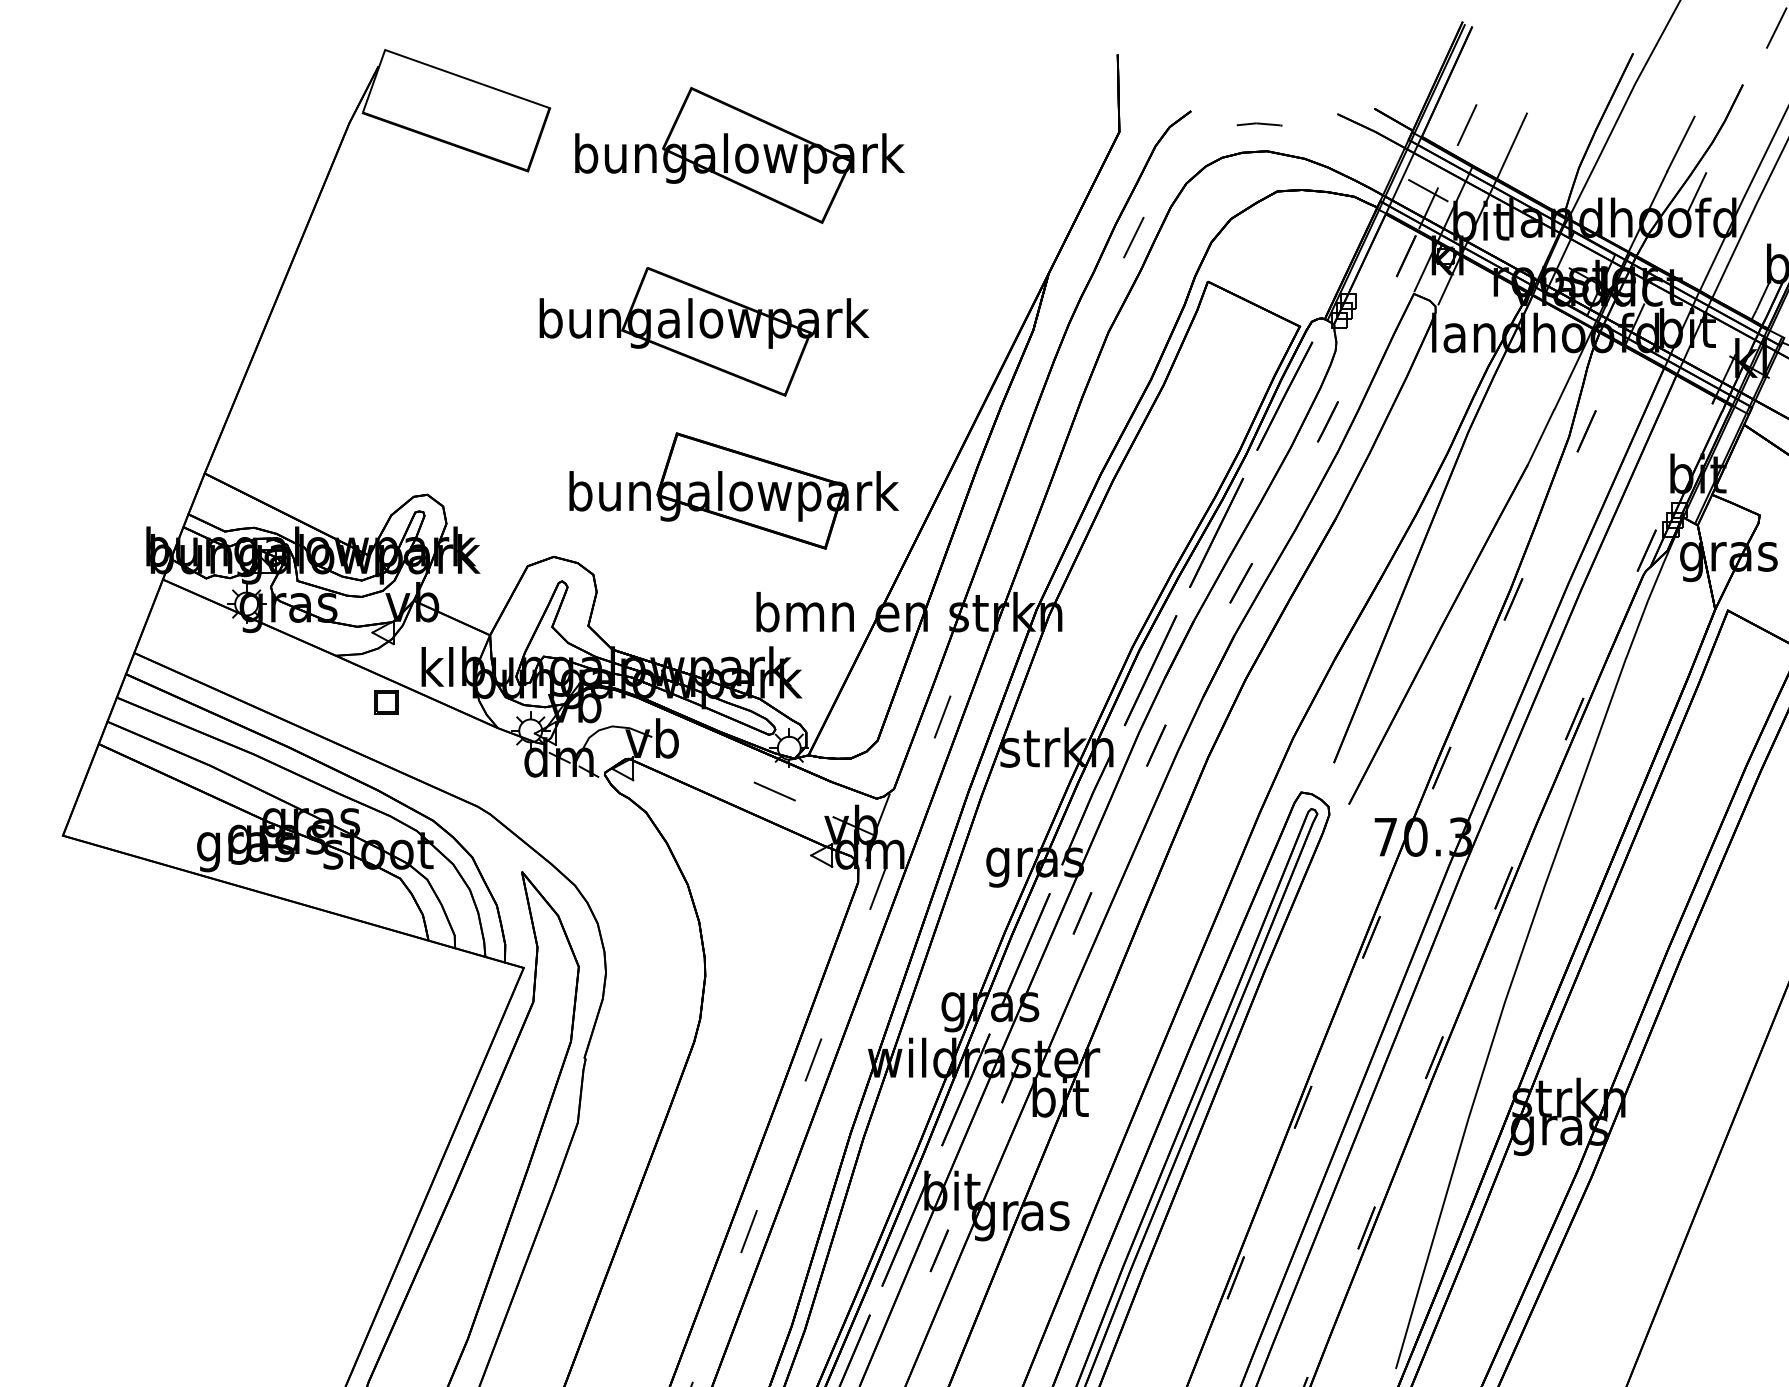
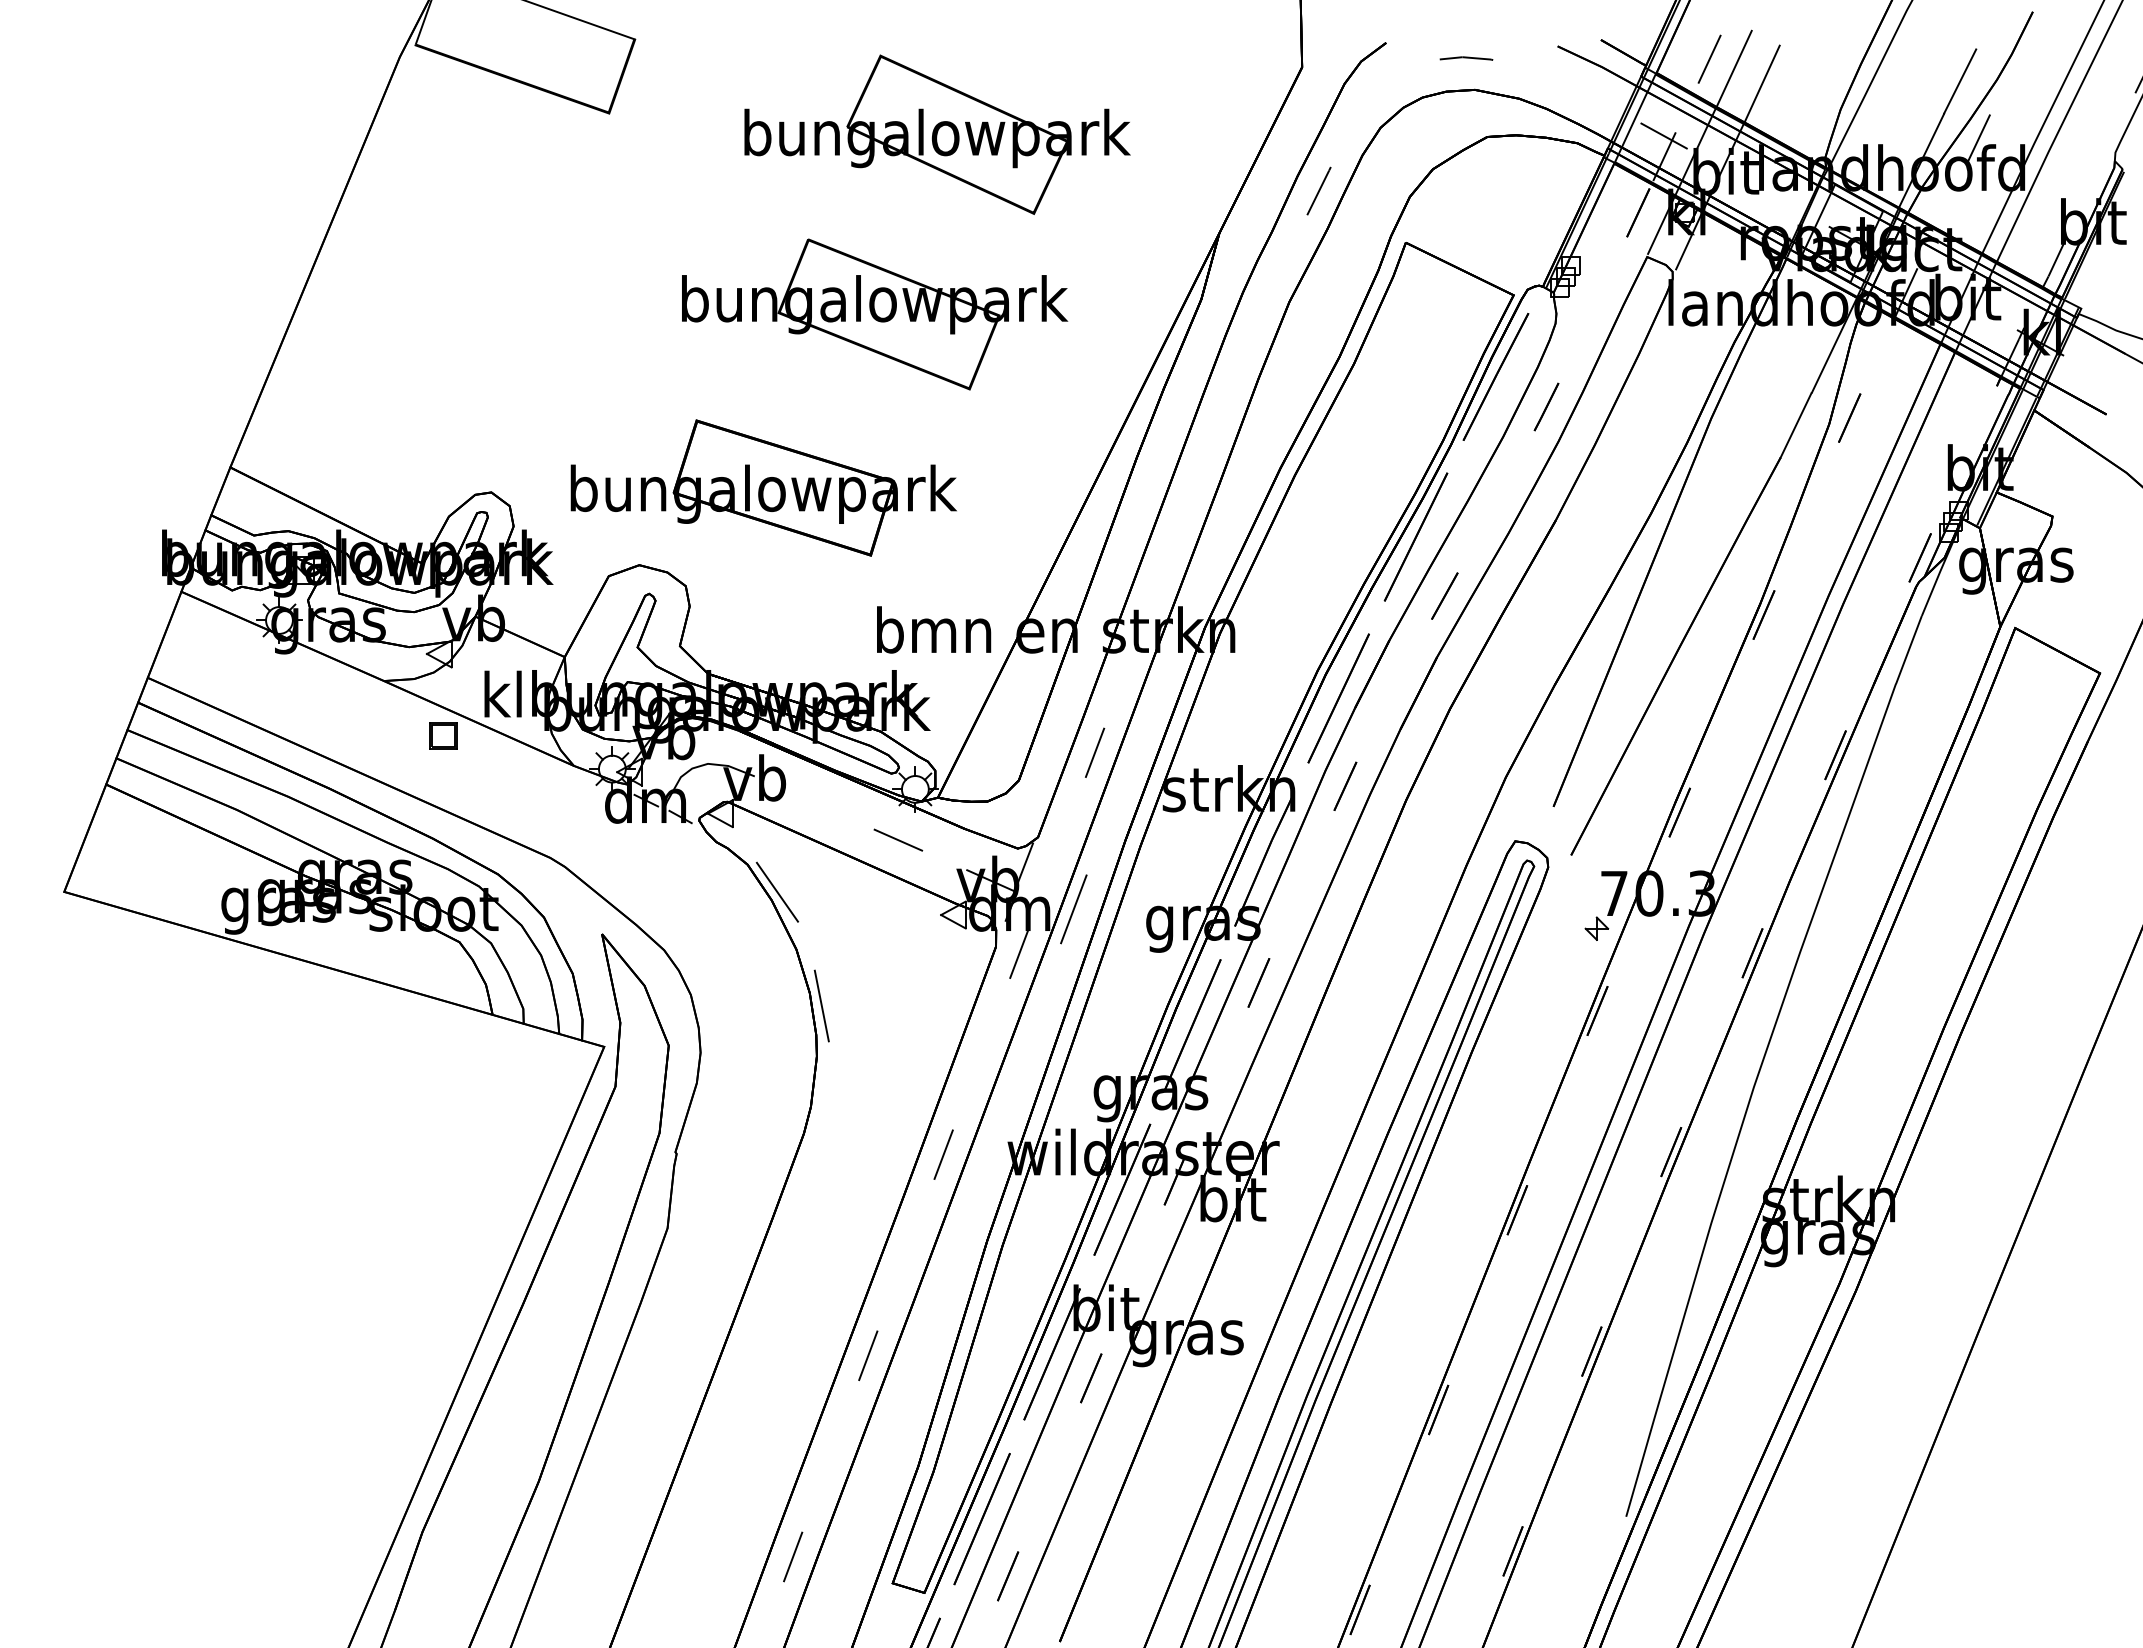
line: (1487, 133) -> (1733, 68), added
part: (739, 155) -> (937, 134), moved
part: (704, 331) -> (875, 314), moved
part: (733, 490) -> (763, 487), moved
line: (671, 835) -> (777, 891), added
line: (924, 850) -> (1073, 909), added
part: (1370, 866) -> (1596, 928), added
line: (709, 932) -> (821, 1005), added

